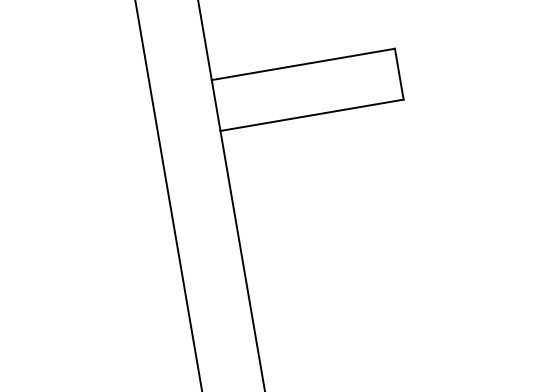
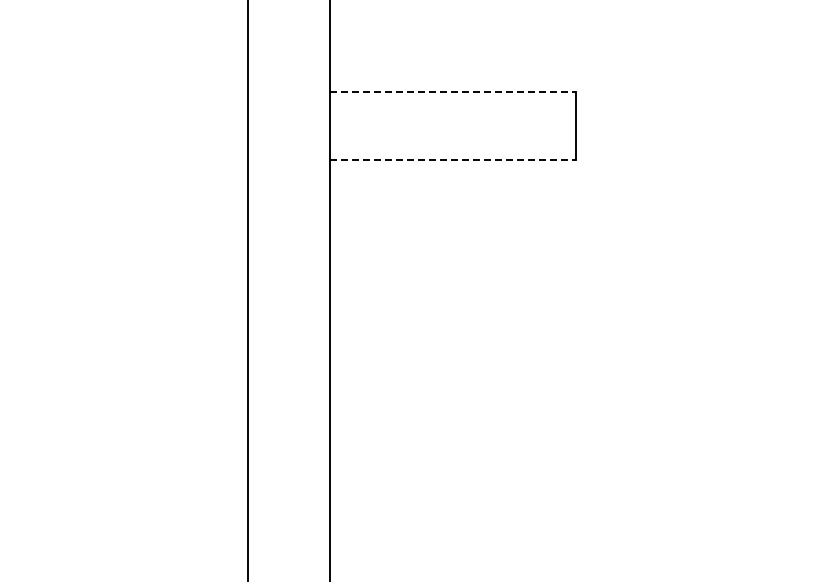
line: (303, 64) -> (453, 92), solid -> dashed
line: (312, 115) -> (453, 160), solid -> dashed

